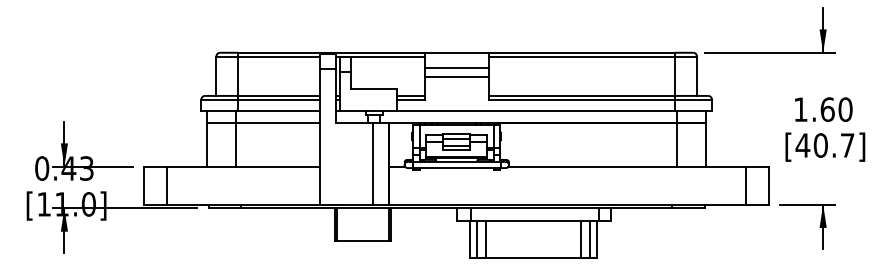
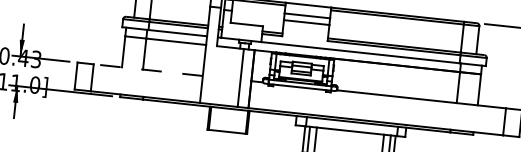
line: (243, 166) -> (148, 69), solid -> dashed

